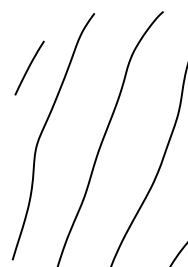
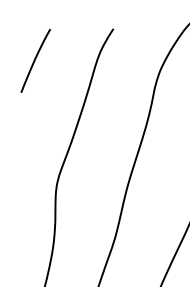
curve: (29, 67) -> (35, 60), moved

